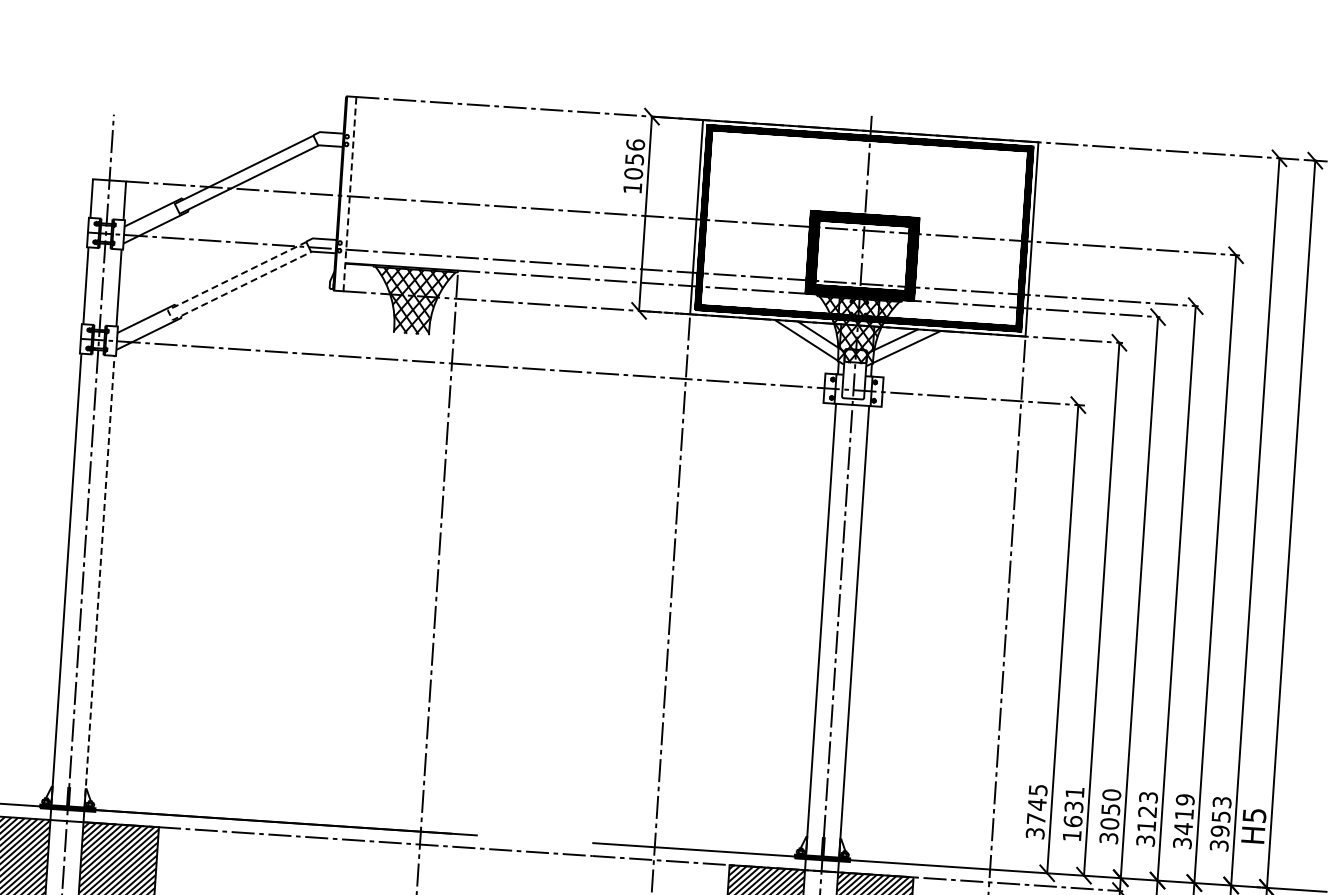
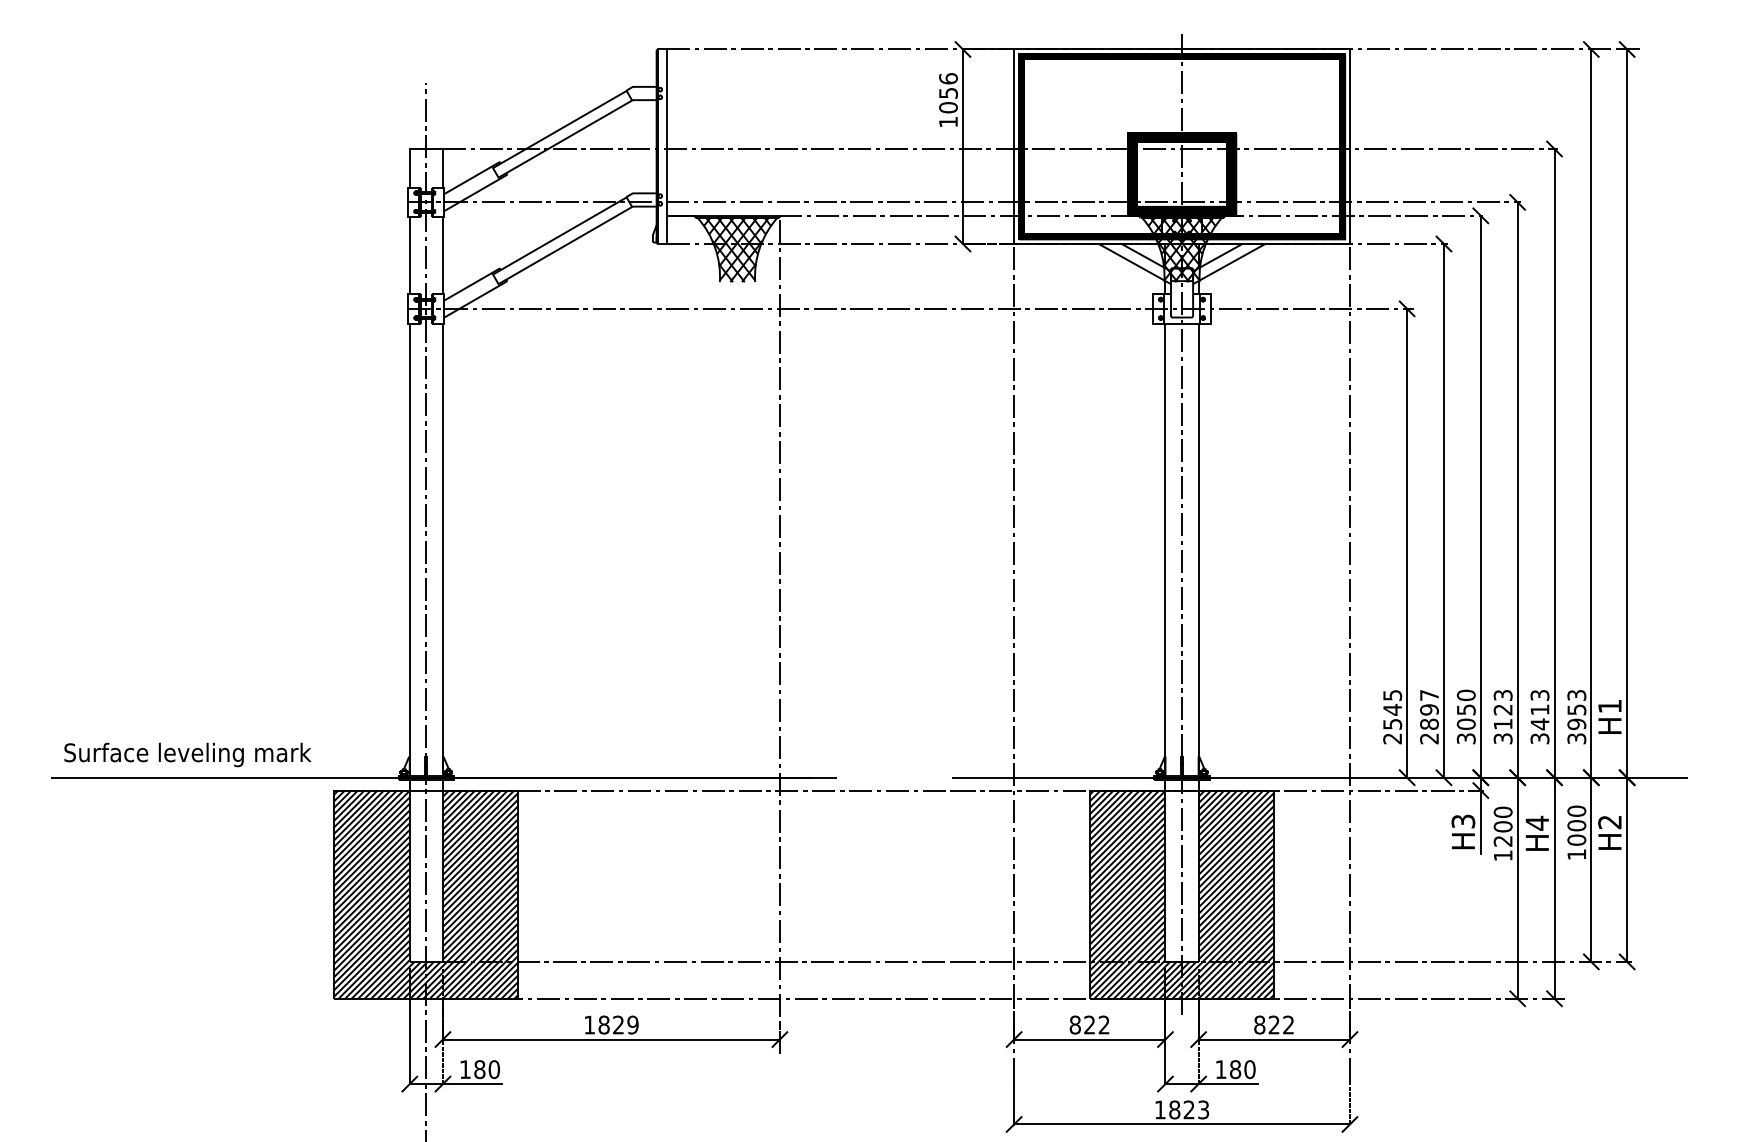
line: (349, 193) -> (666, 146), dashed -> solid
line: (170, 316) -> (496, 280), dashed -> solid
line: (99, 581) -> (442, 549), dashed -> solid
text: (1184, 799) -> (1539, 695), 3419 -> 3413
text: (1073, 814) -> (1429, 717), 1631 -> 2897
text: (1254, 815) -> (1609, 706), H5 -> H1
text: (1035, 826) -> (1392, 731), 3745 -> 2545

